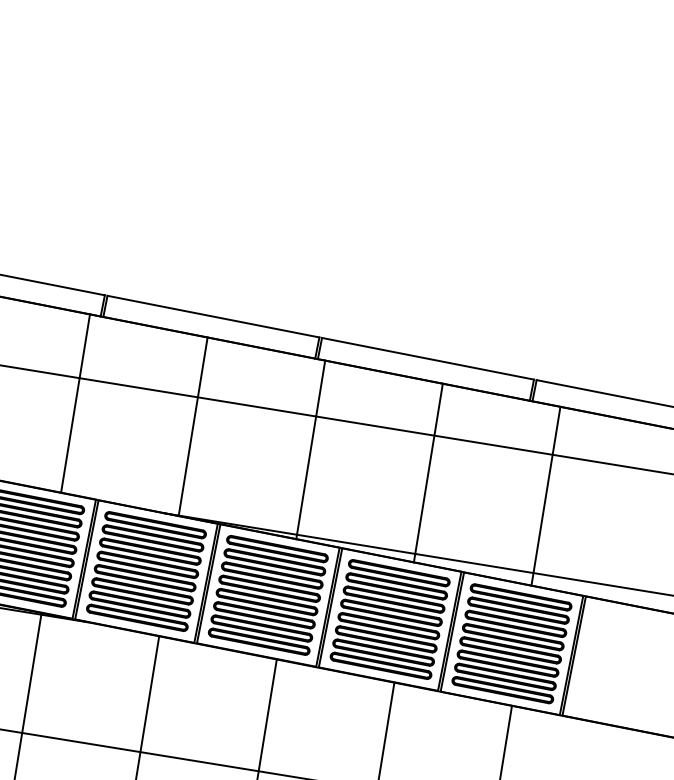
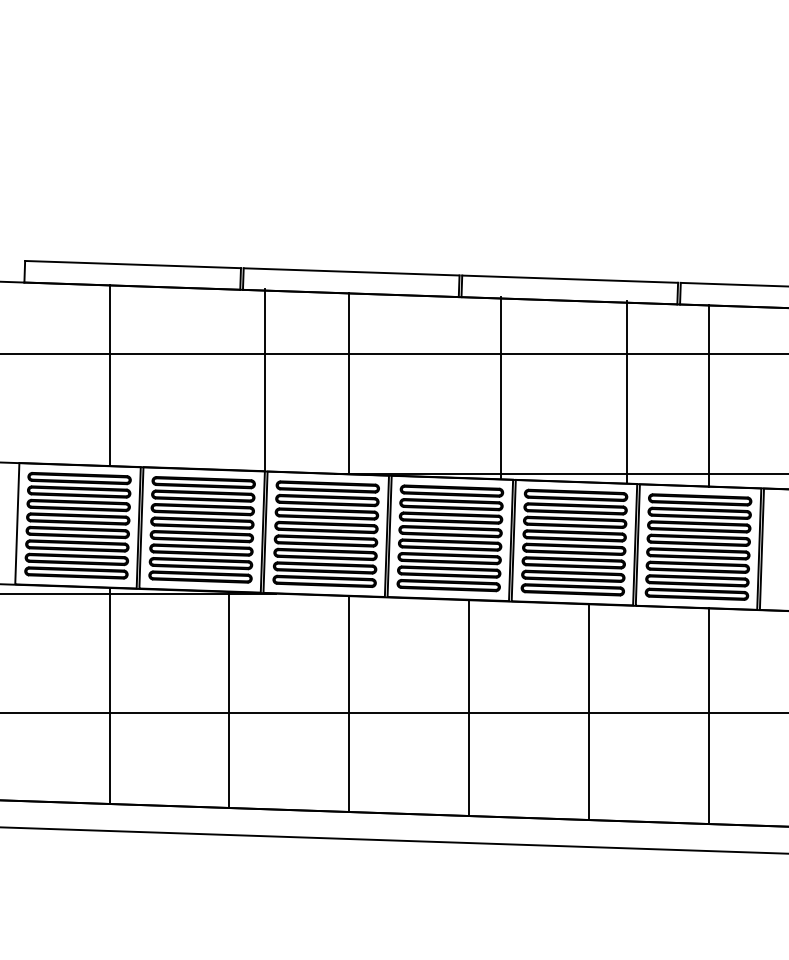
line: (75, 403) -> (265, 379), moved
line: (310, 449) -> (500, 387), moved
line: (428, 472) -> (626, 391), moved

